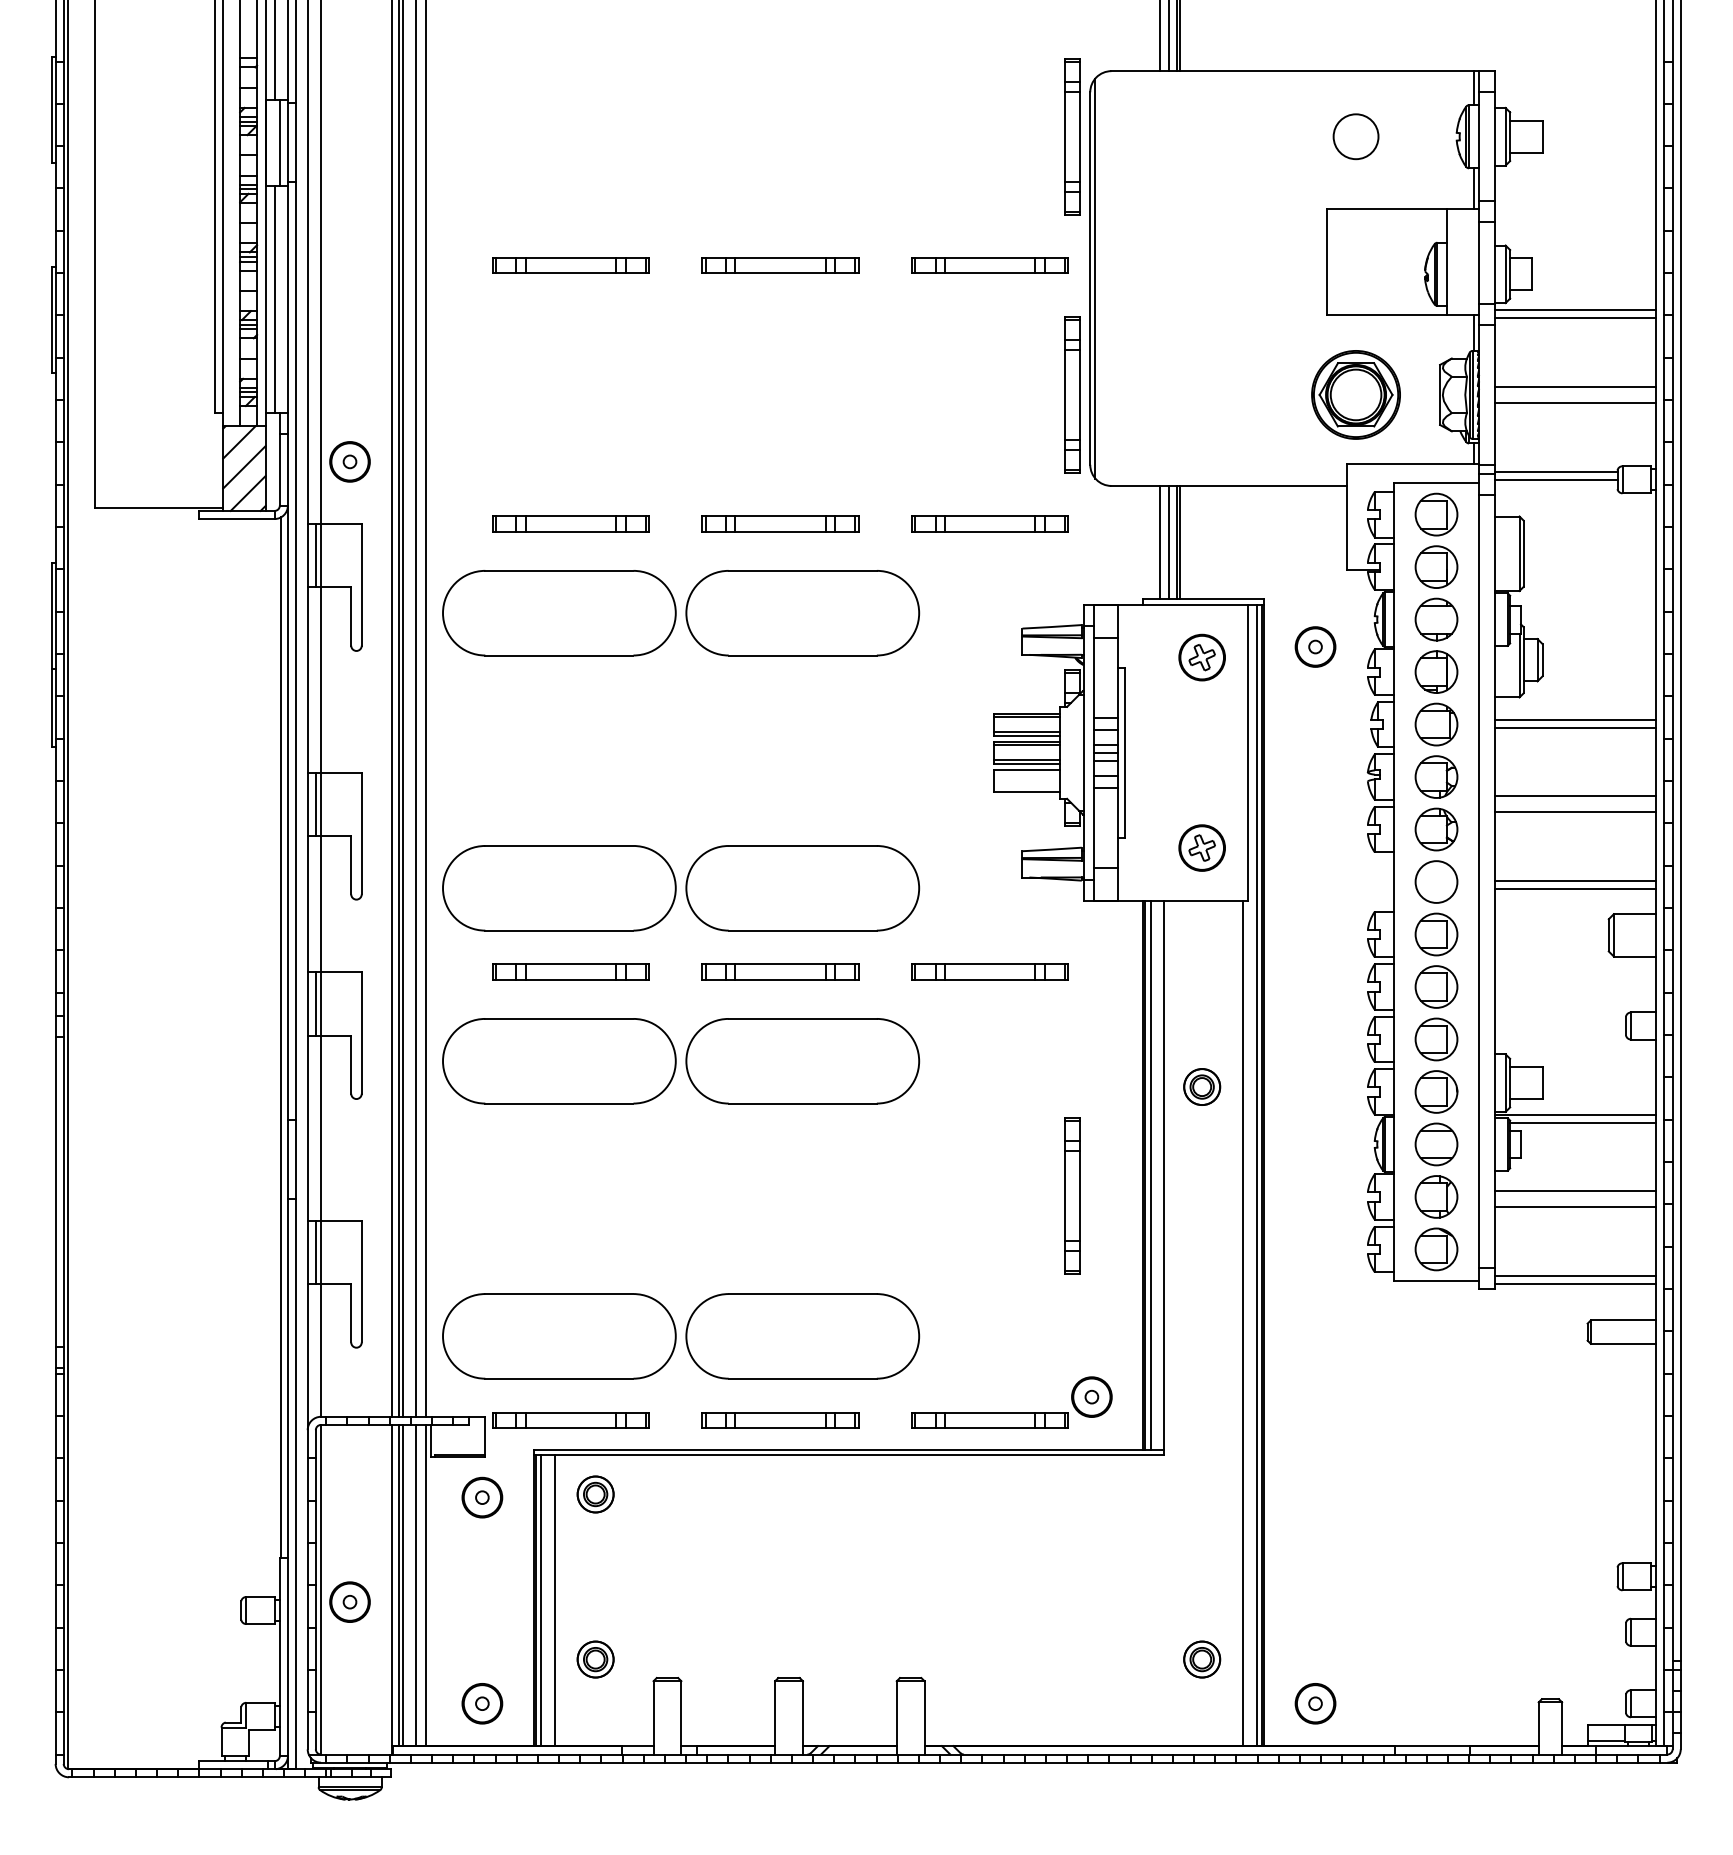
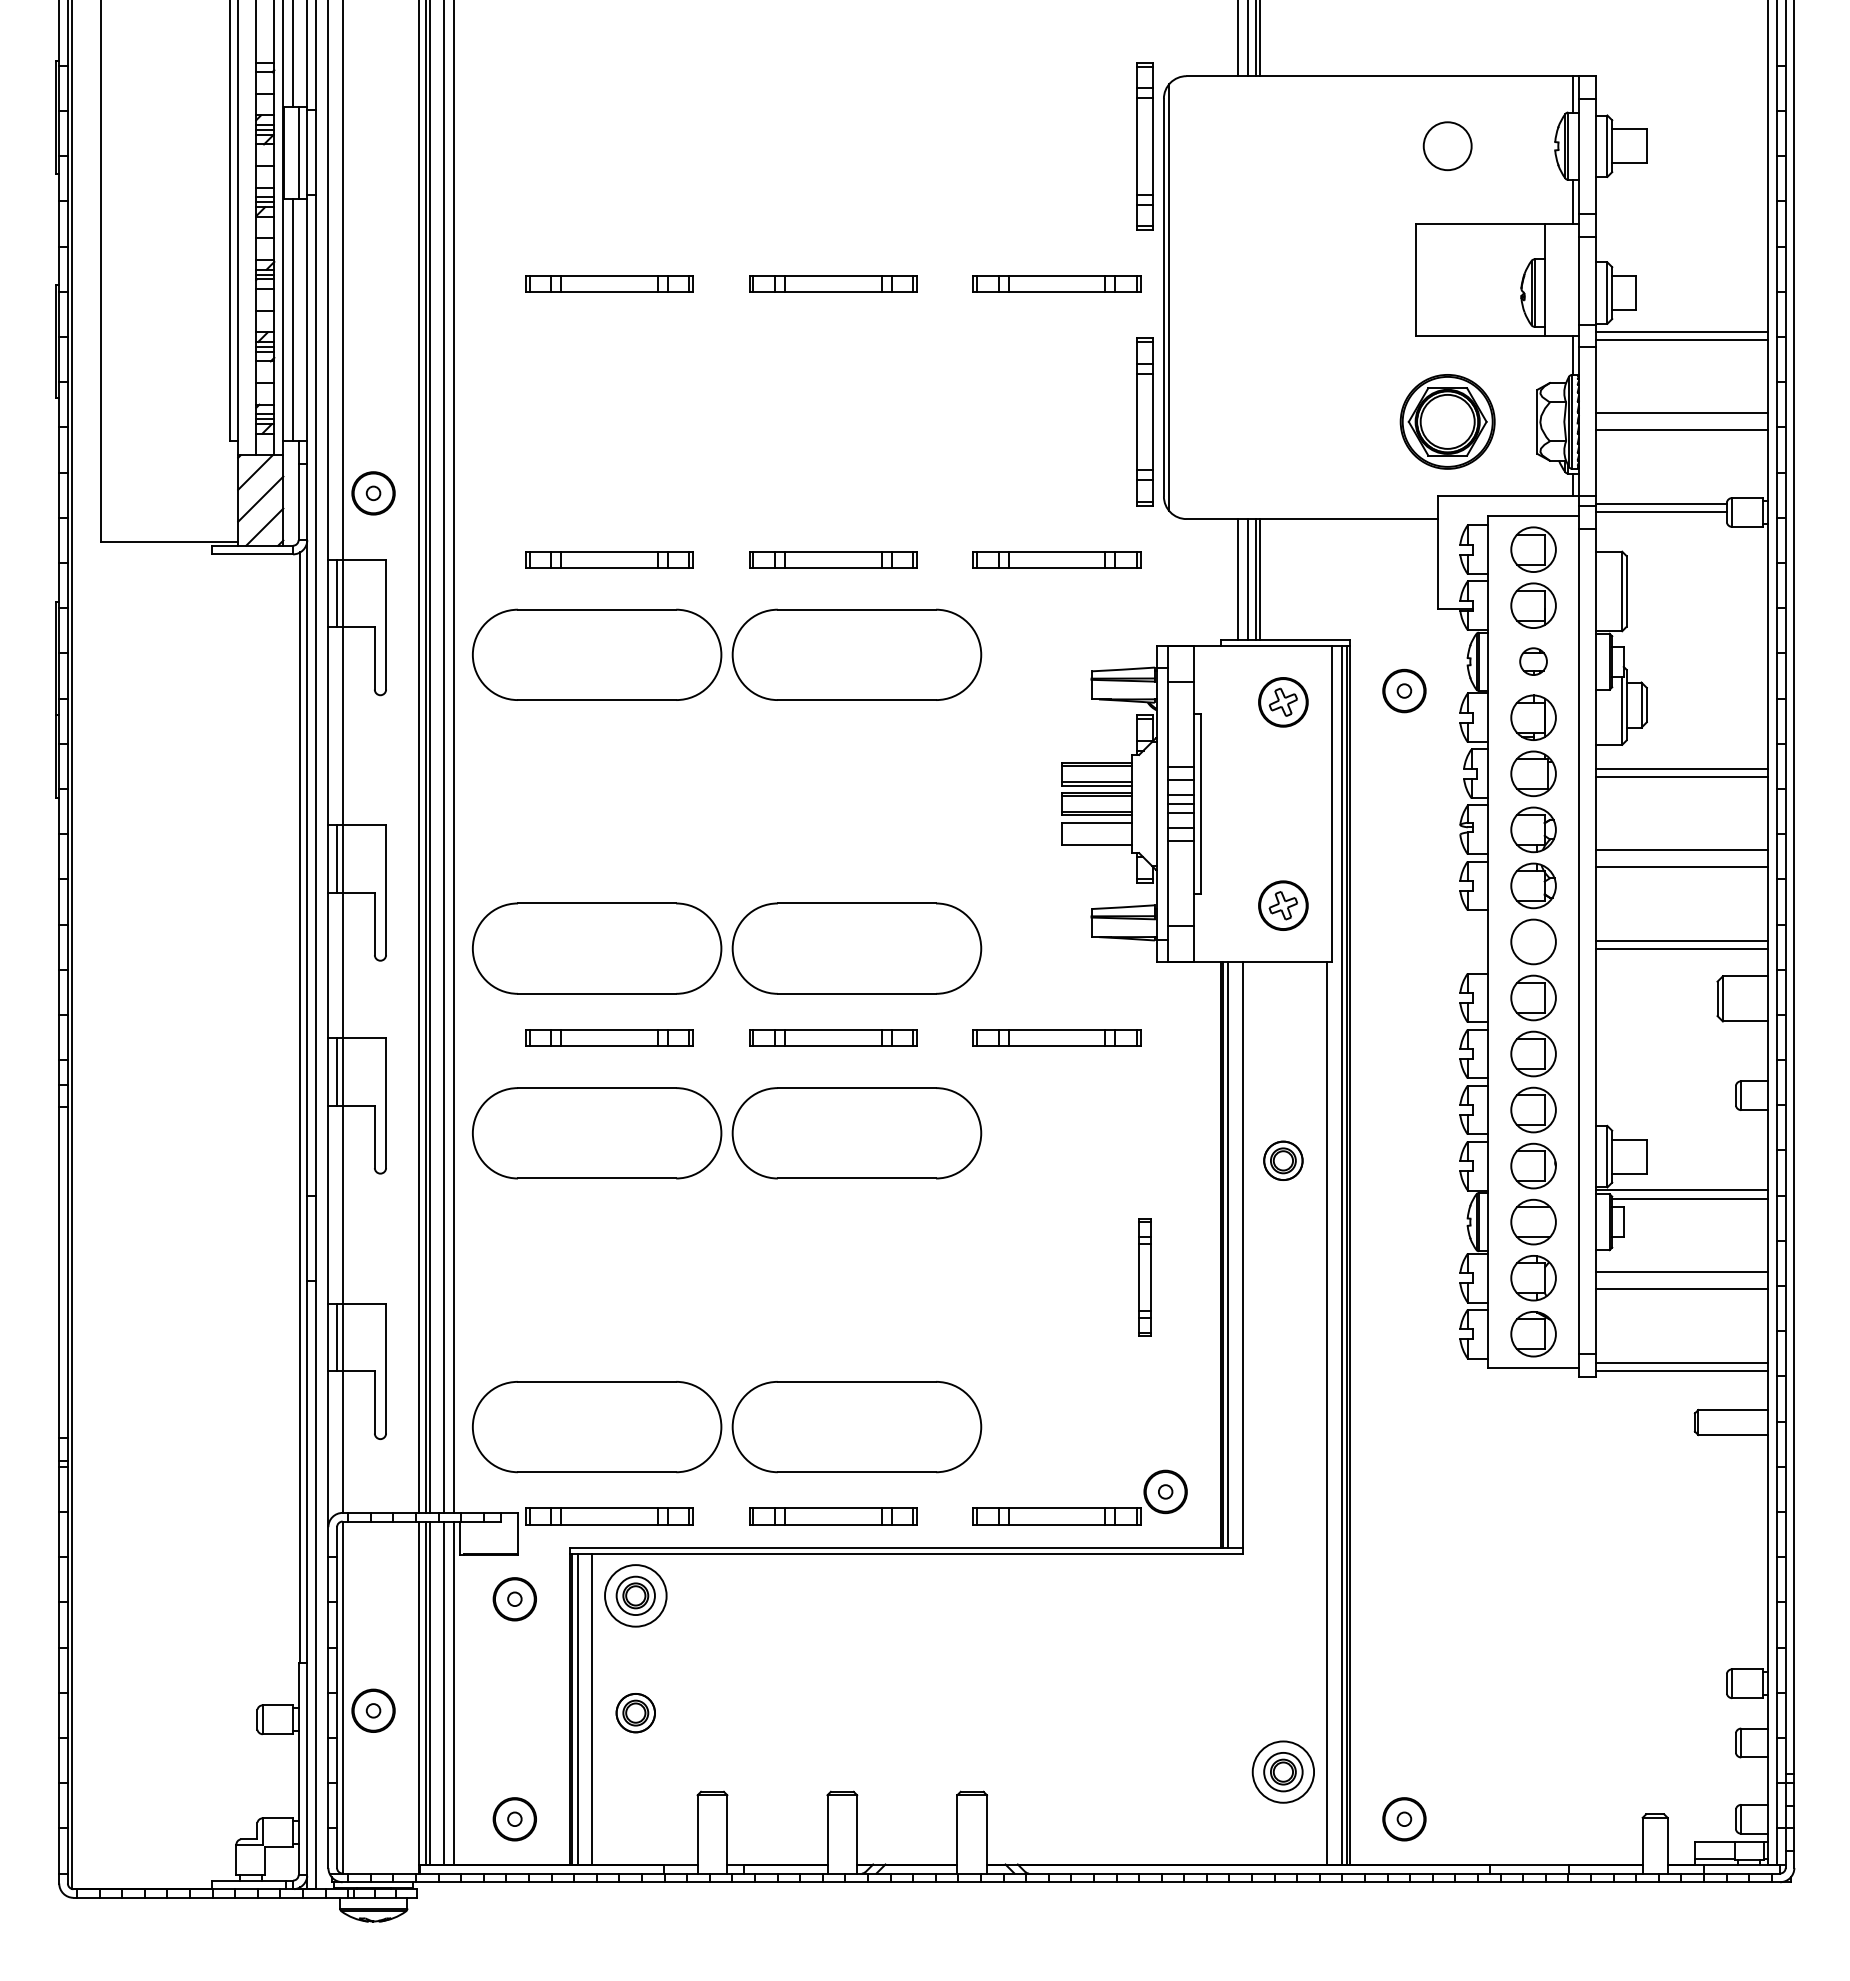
part: (1436, 619) -> (1533, 661), size x0.6
part: (1072, 1196) -> (1144, 1277), size x0.7
circle: (595, 1494) -> (635, 1595), size x1.6
circle: (1202, 1658) -> (1283, 1771), size x1.6
part: (595, 1659) -> (635, 1713), moved

